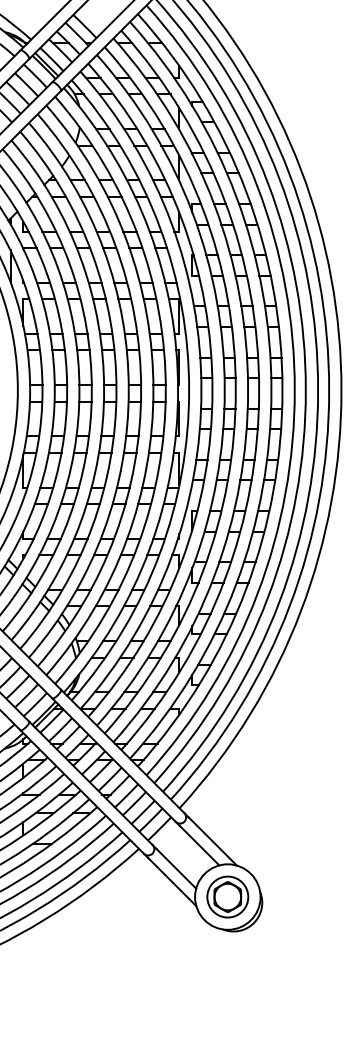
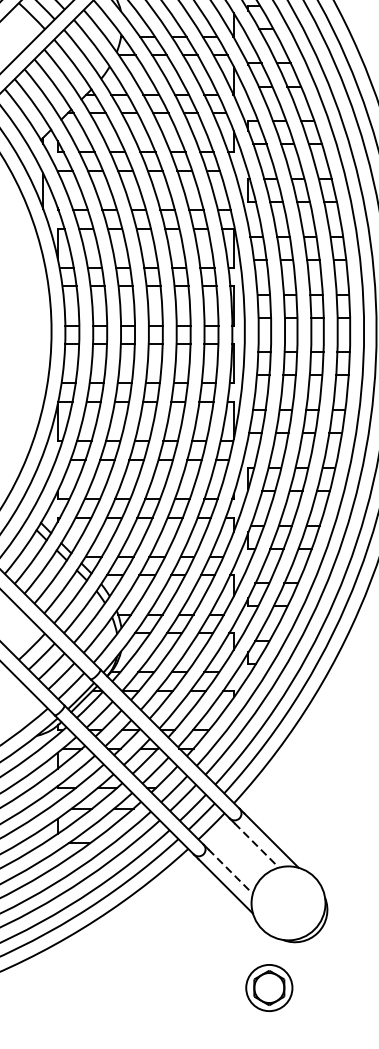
line: (199, 845) -> (256, 845), solid -> dashed
line: (176, 868) -> (230, 871), solid -> dashed
part: (227, 896) -> (268, 987), moved

